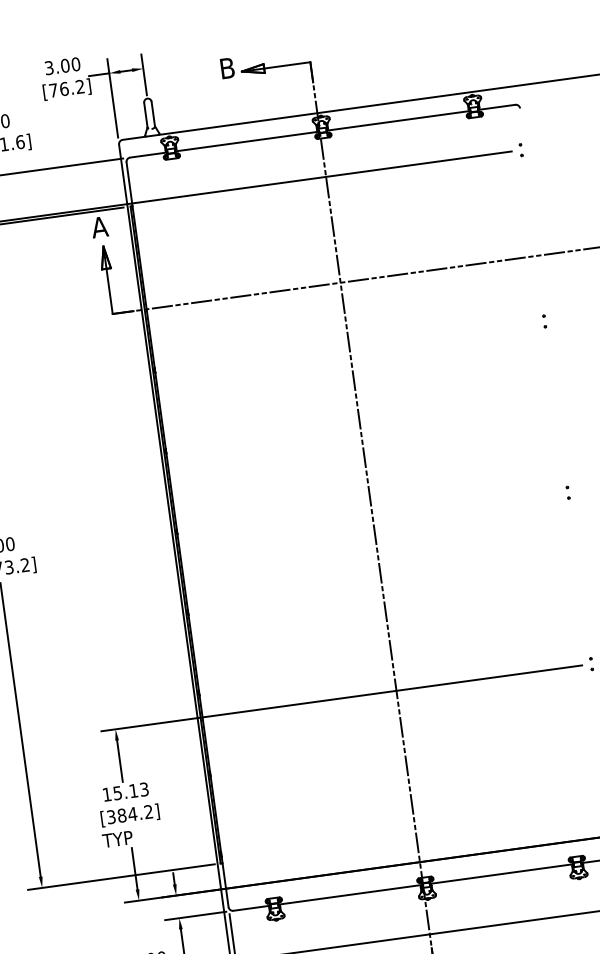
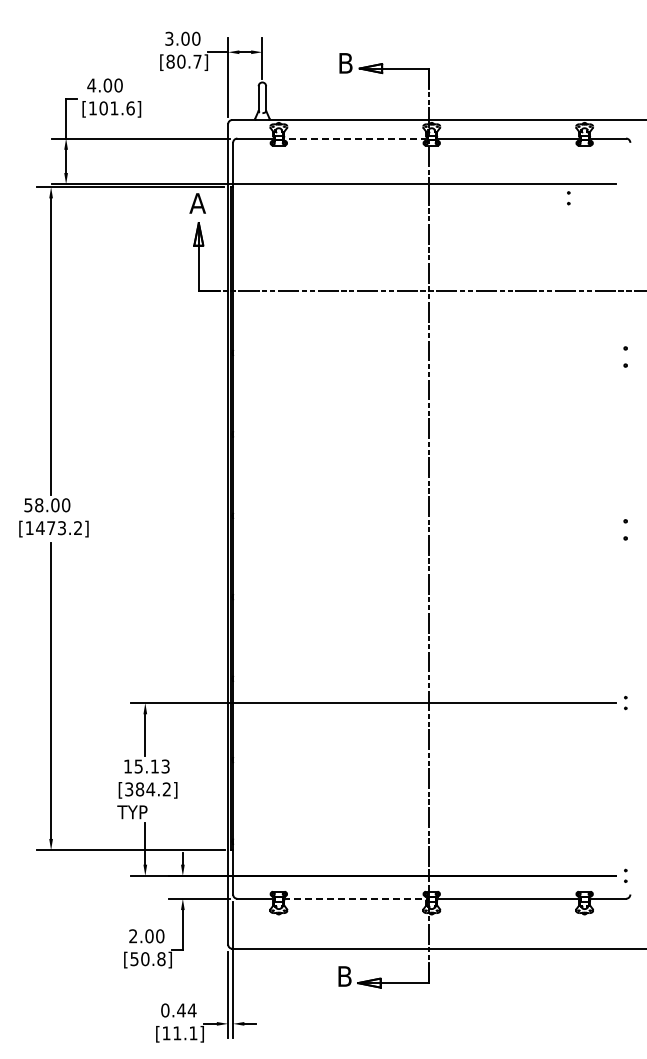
text: (66, 88) -> (183, 61), [76.2] -> [80.7]
line: (247, 141) -> (355, 138), solid -> dashed
part: (520, 150) -> (568, 198), moved
part: (544, 321) -> (625, 357), size x1.6
part: (567, 493) -> (625, 530), size x1.6
line: (350, 894) -> (355, 898), solid -> dashed

